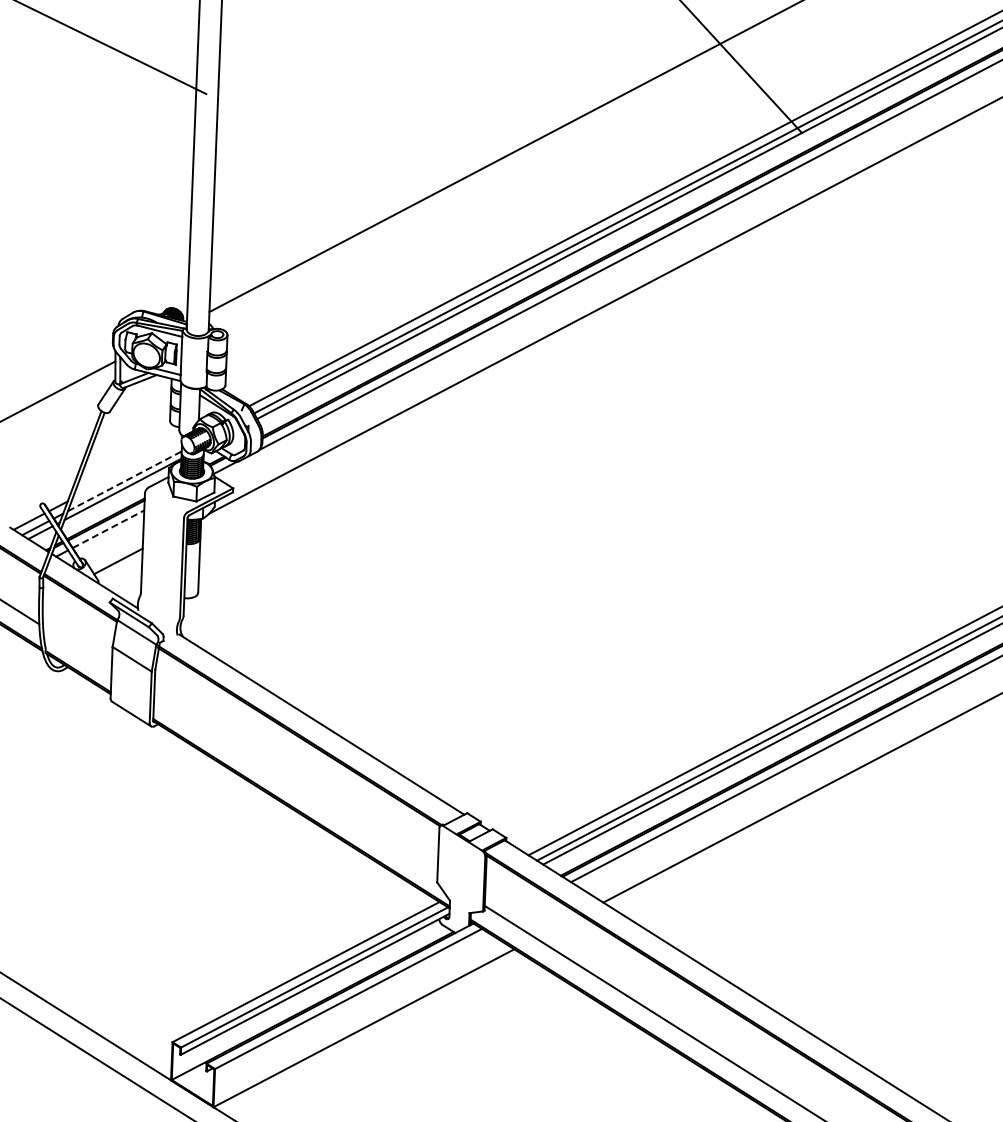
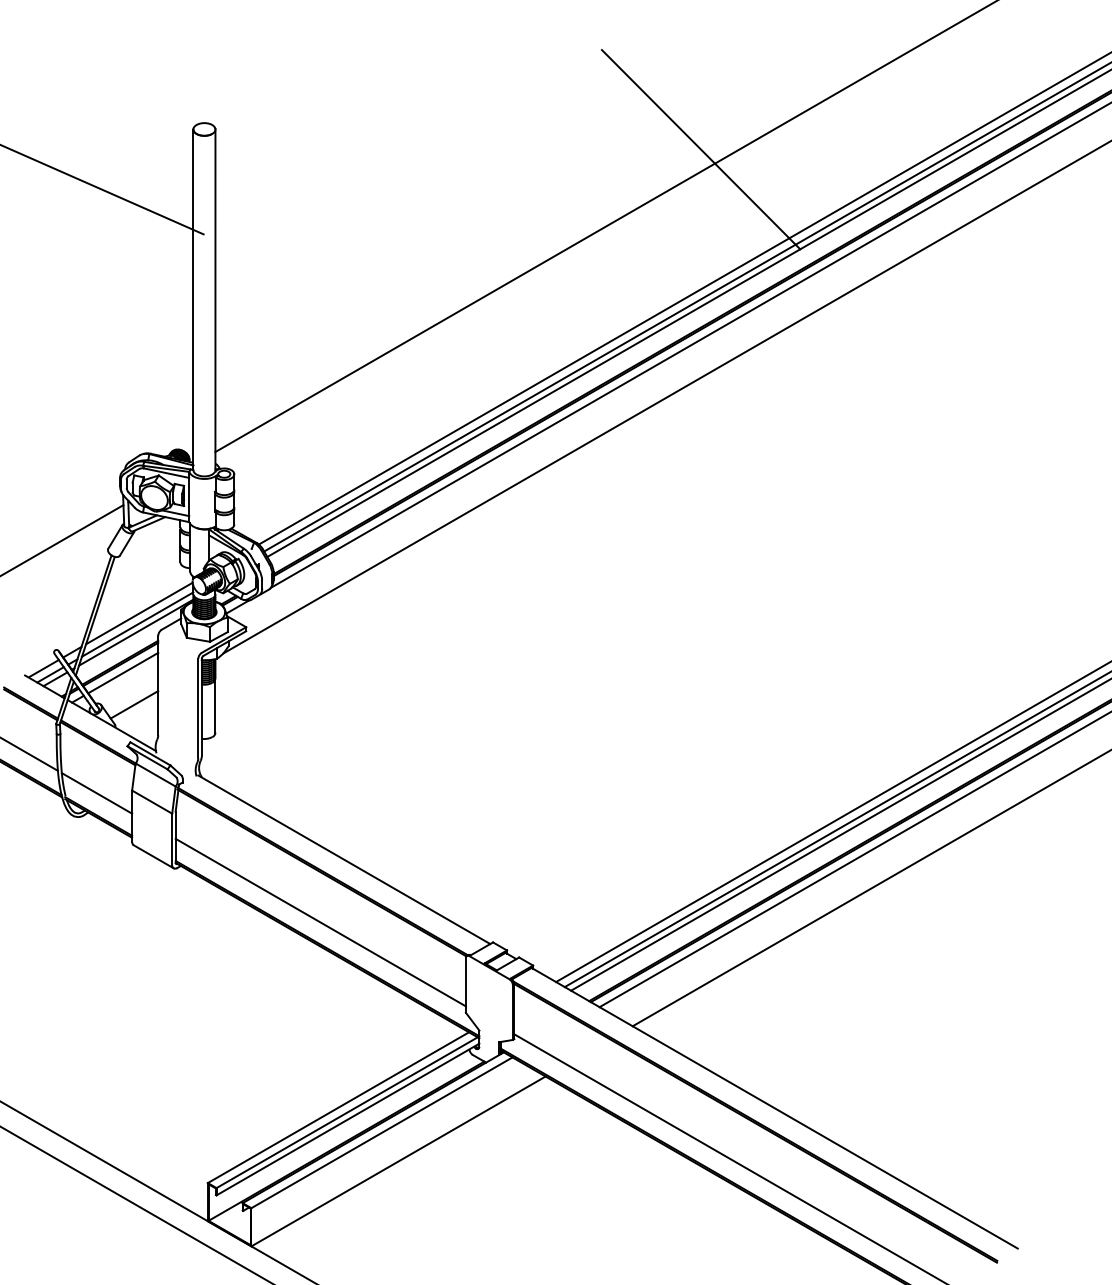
line: (127, 470) -> (139, 613), added
line: (125, 481) -> (138, 624), dashed -> solid
line: (108, 528) -> (123, 672), dashed -> solid
line: (76, 648) -> (96, 793), added
line: (295, 786) -> (320, 922), added

